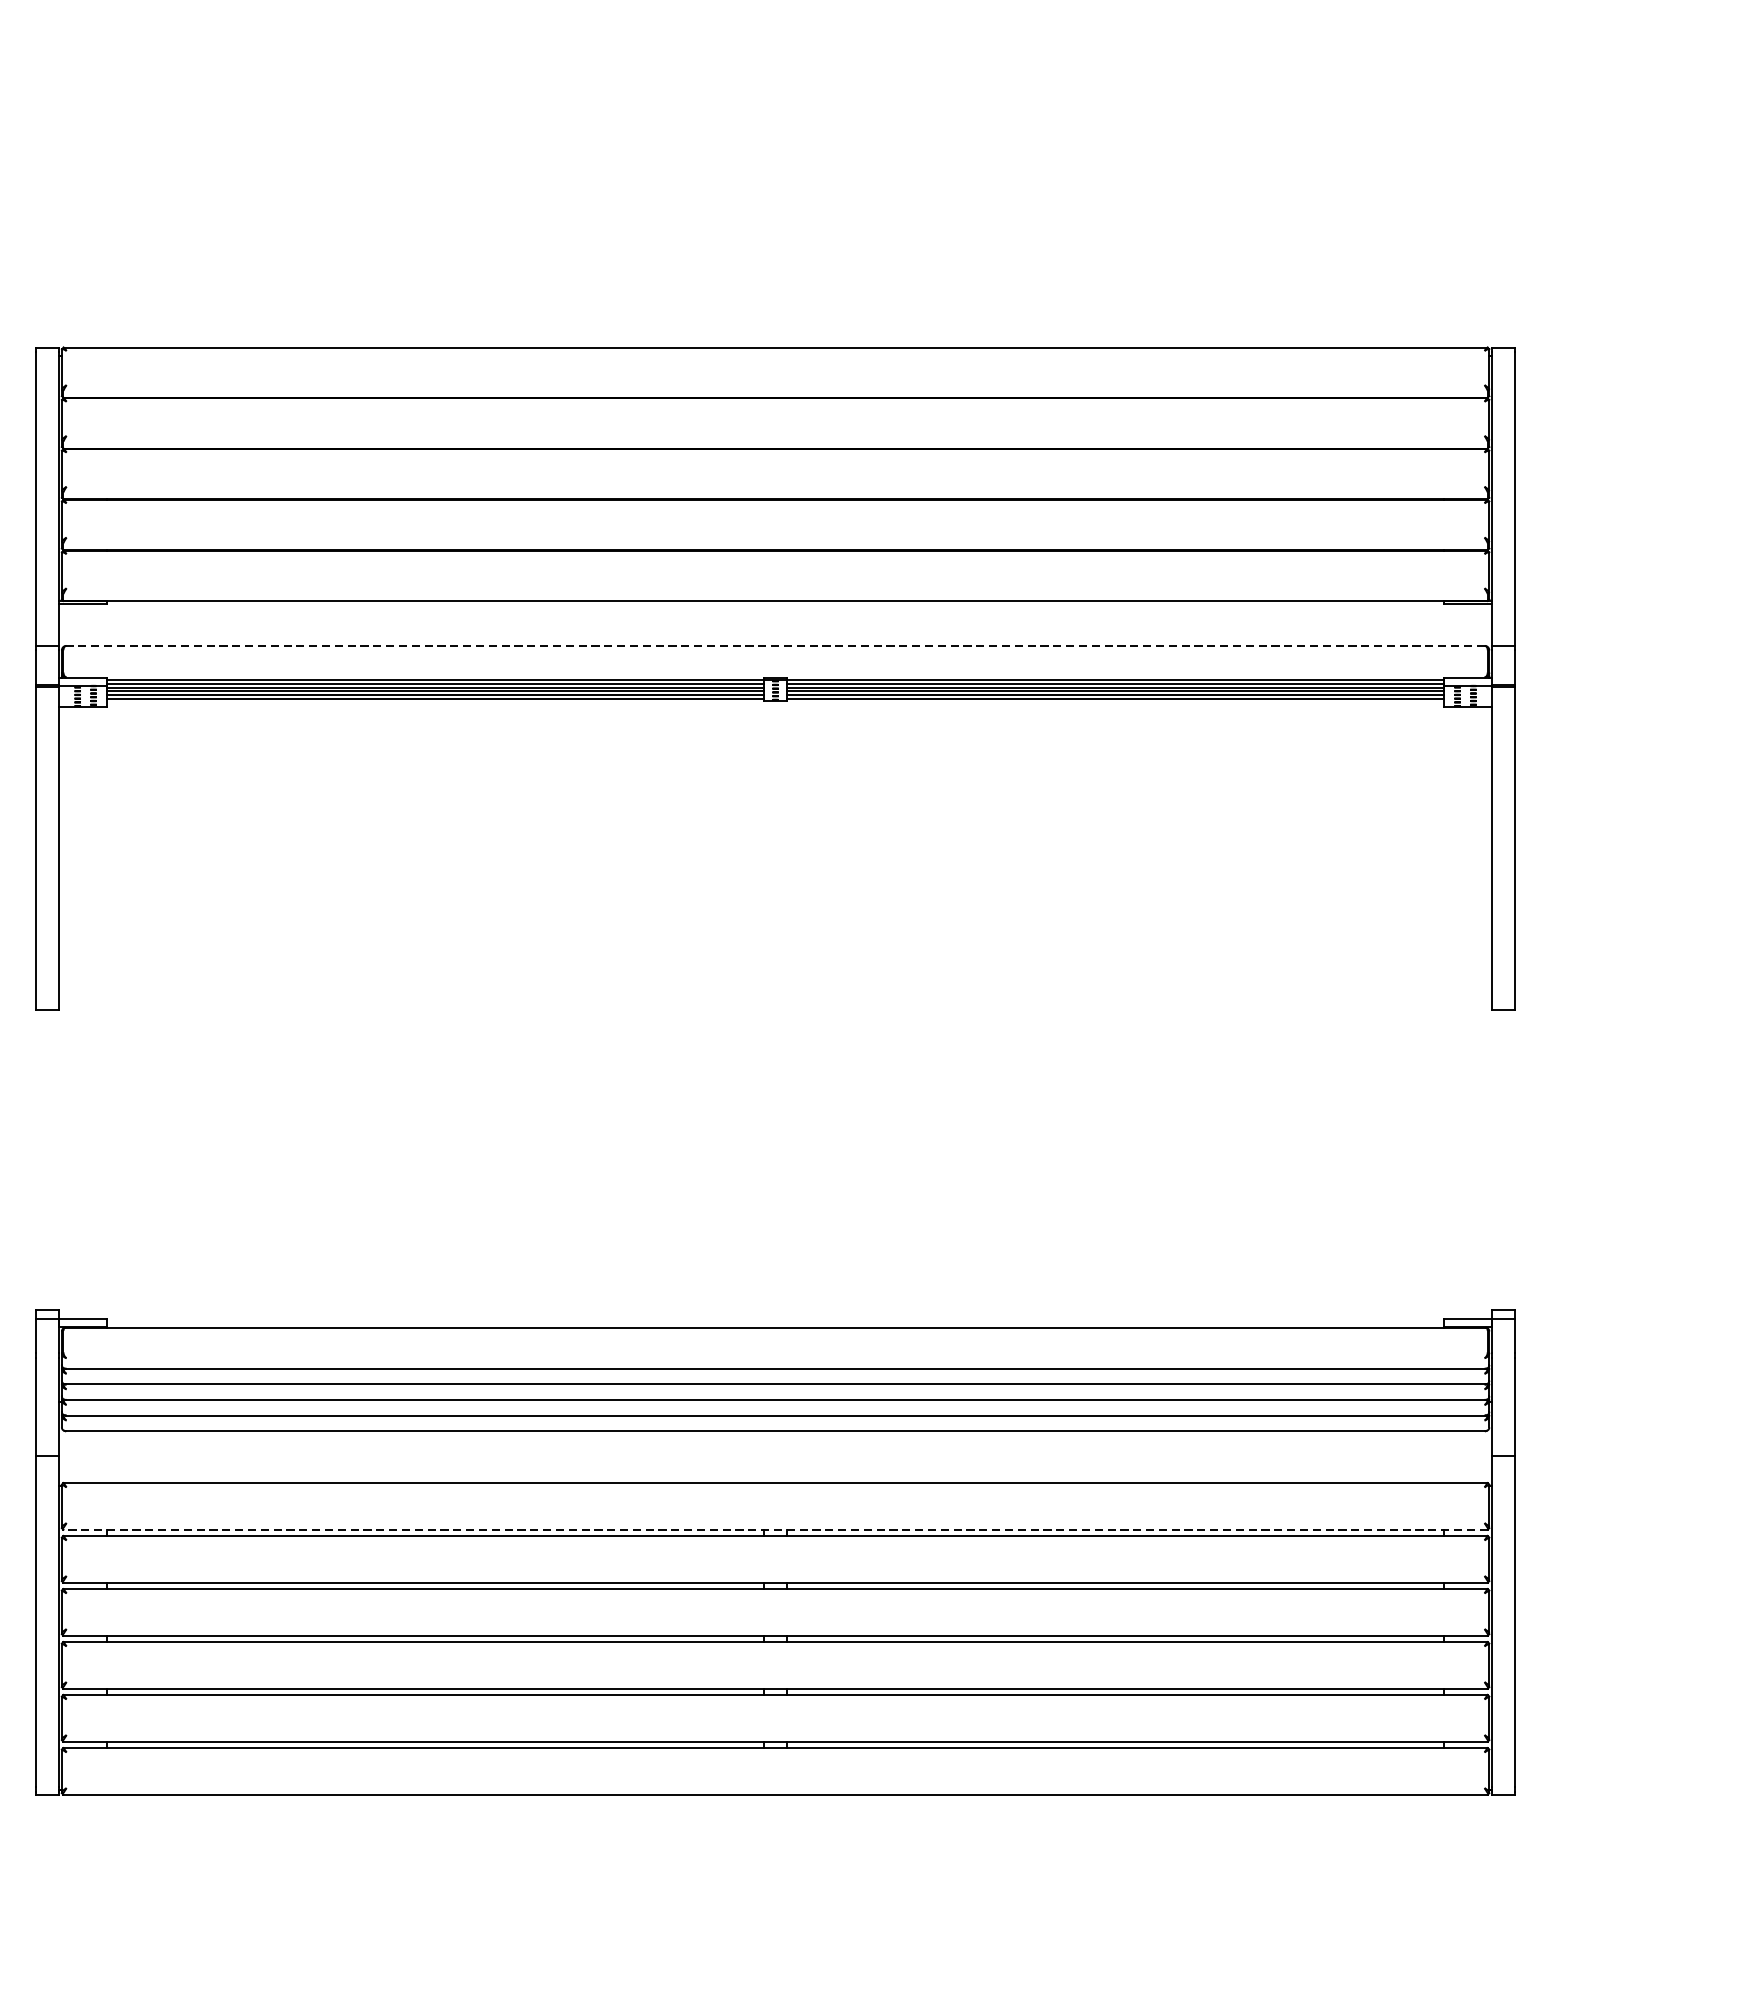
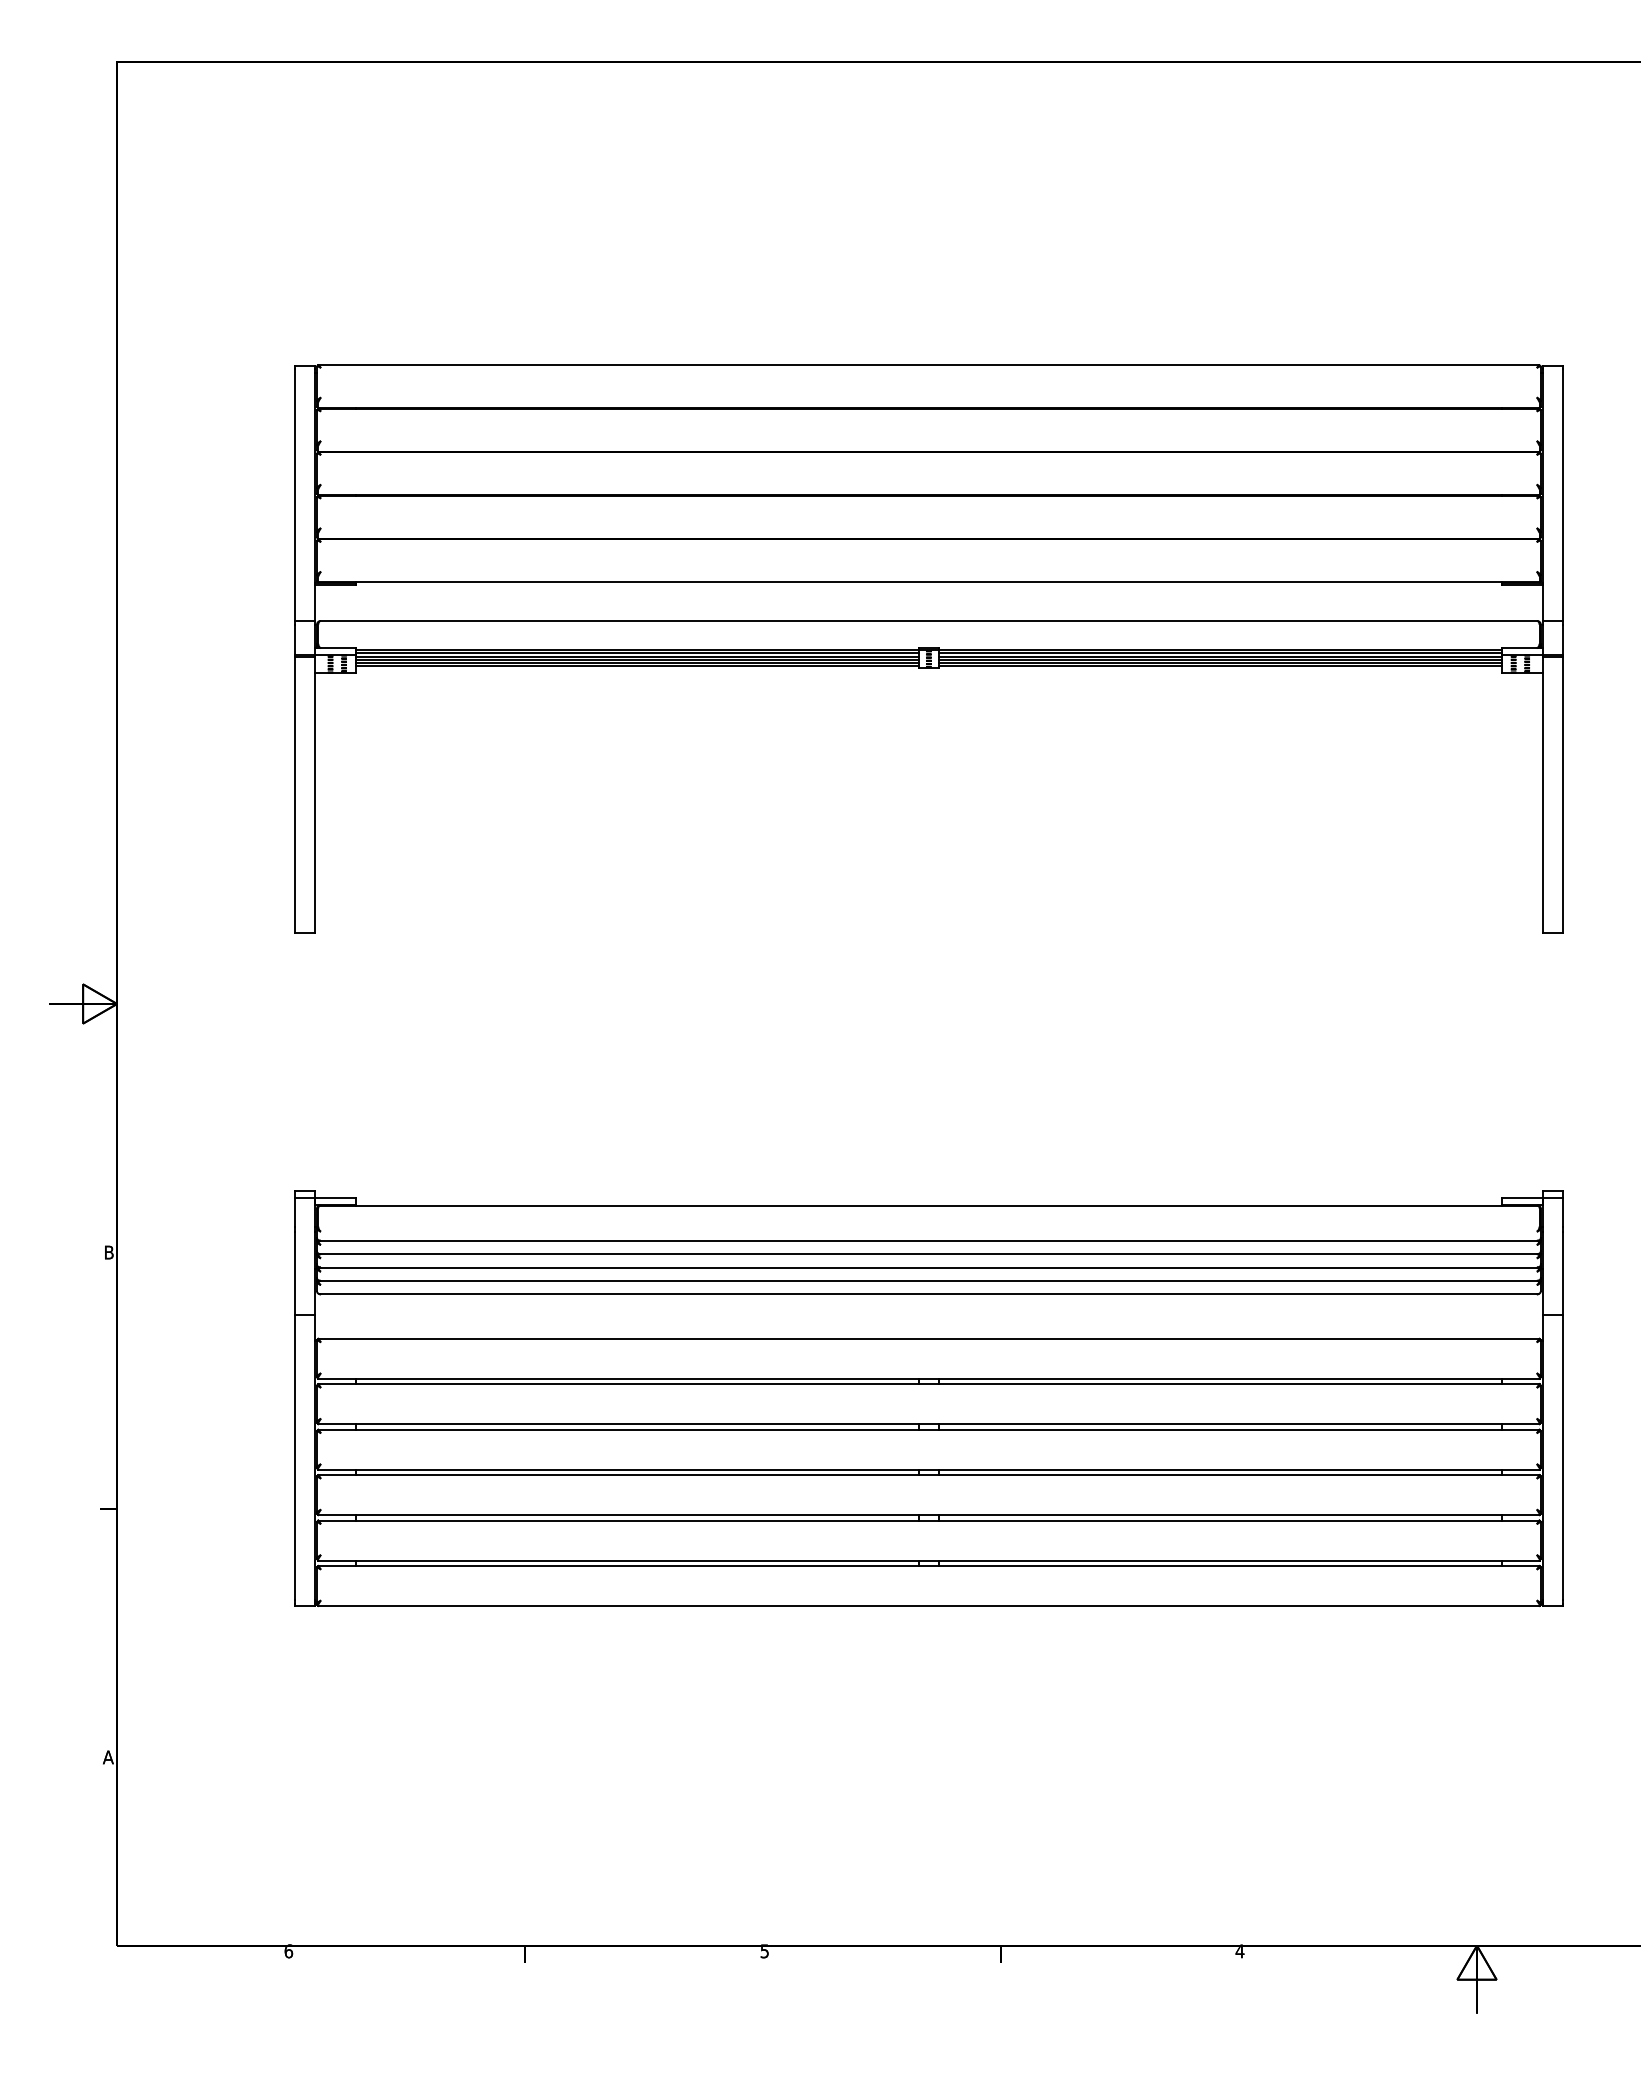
line: (775, 645) -> (928, 620), dashed -> solid
line: (775, 1529) -> (928, 1378), dashed -> solid

